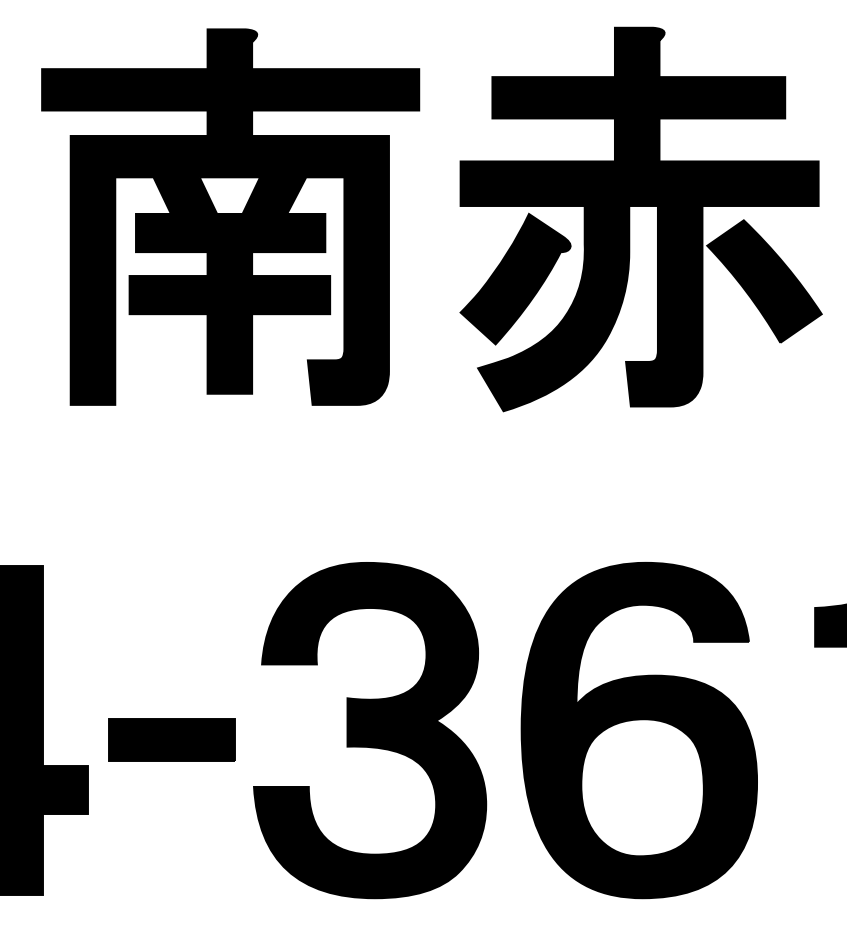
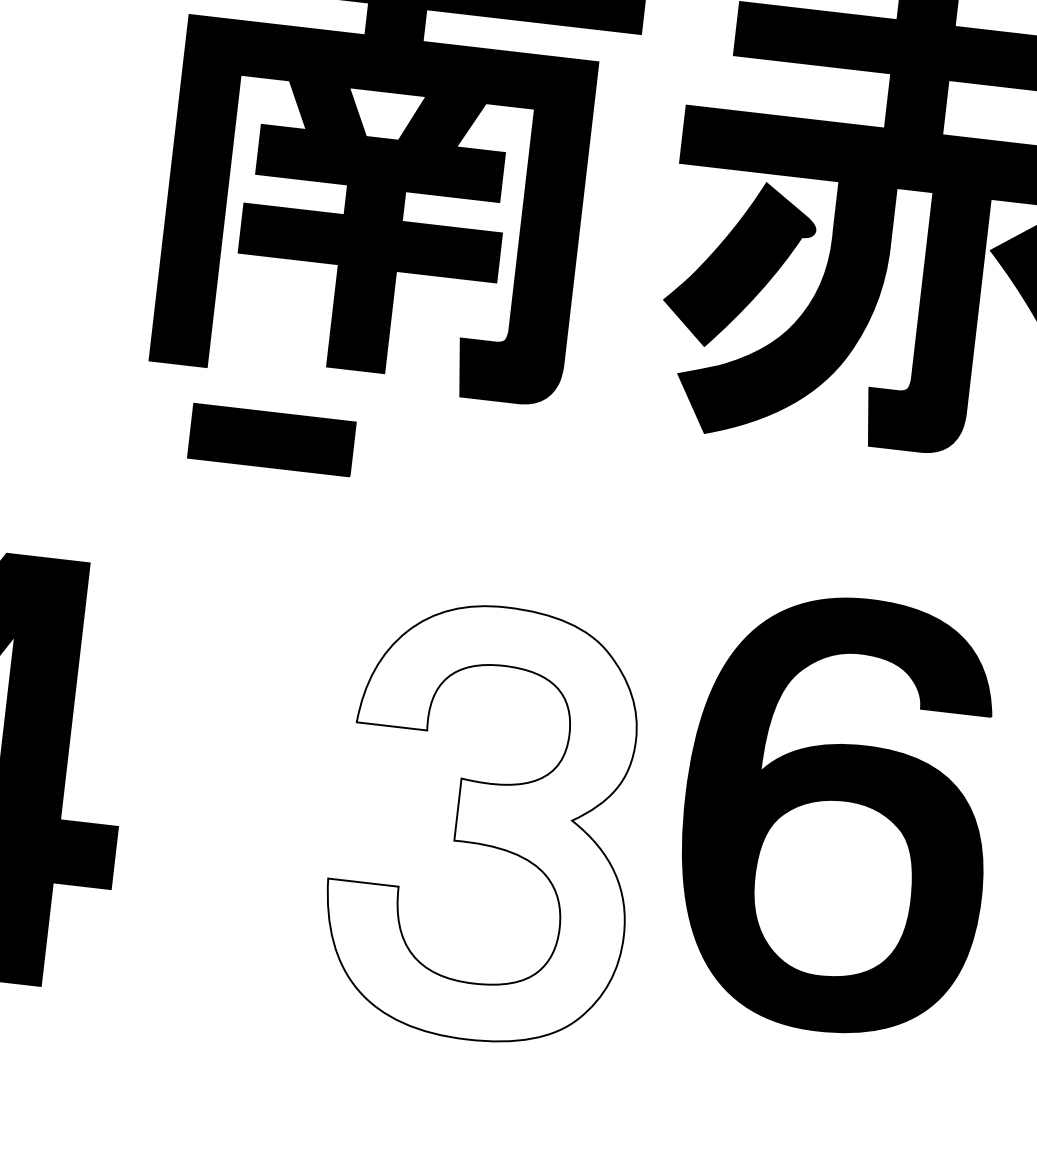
fill: (370, 730) -> (486, 823), removed
part: (638, 730) -> (836, 814), moved
part: (171, 739) -> (271, 439), moved

